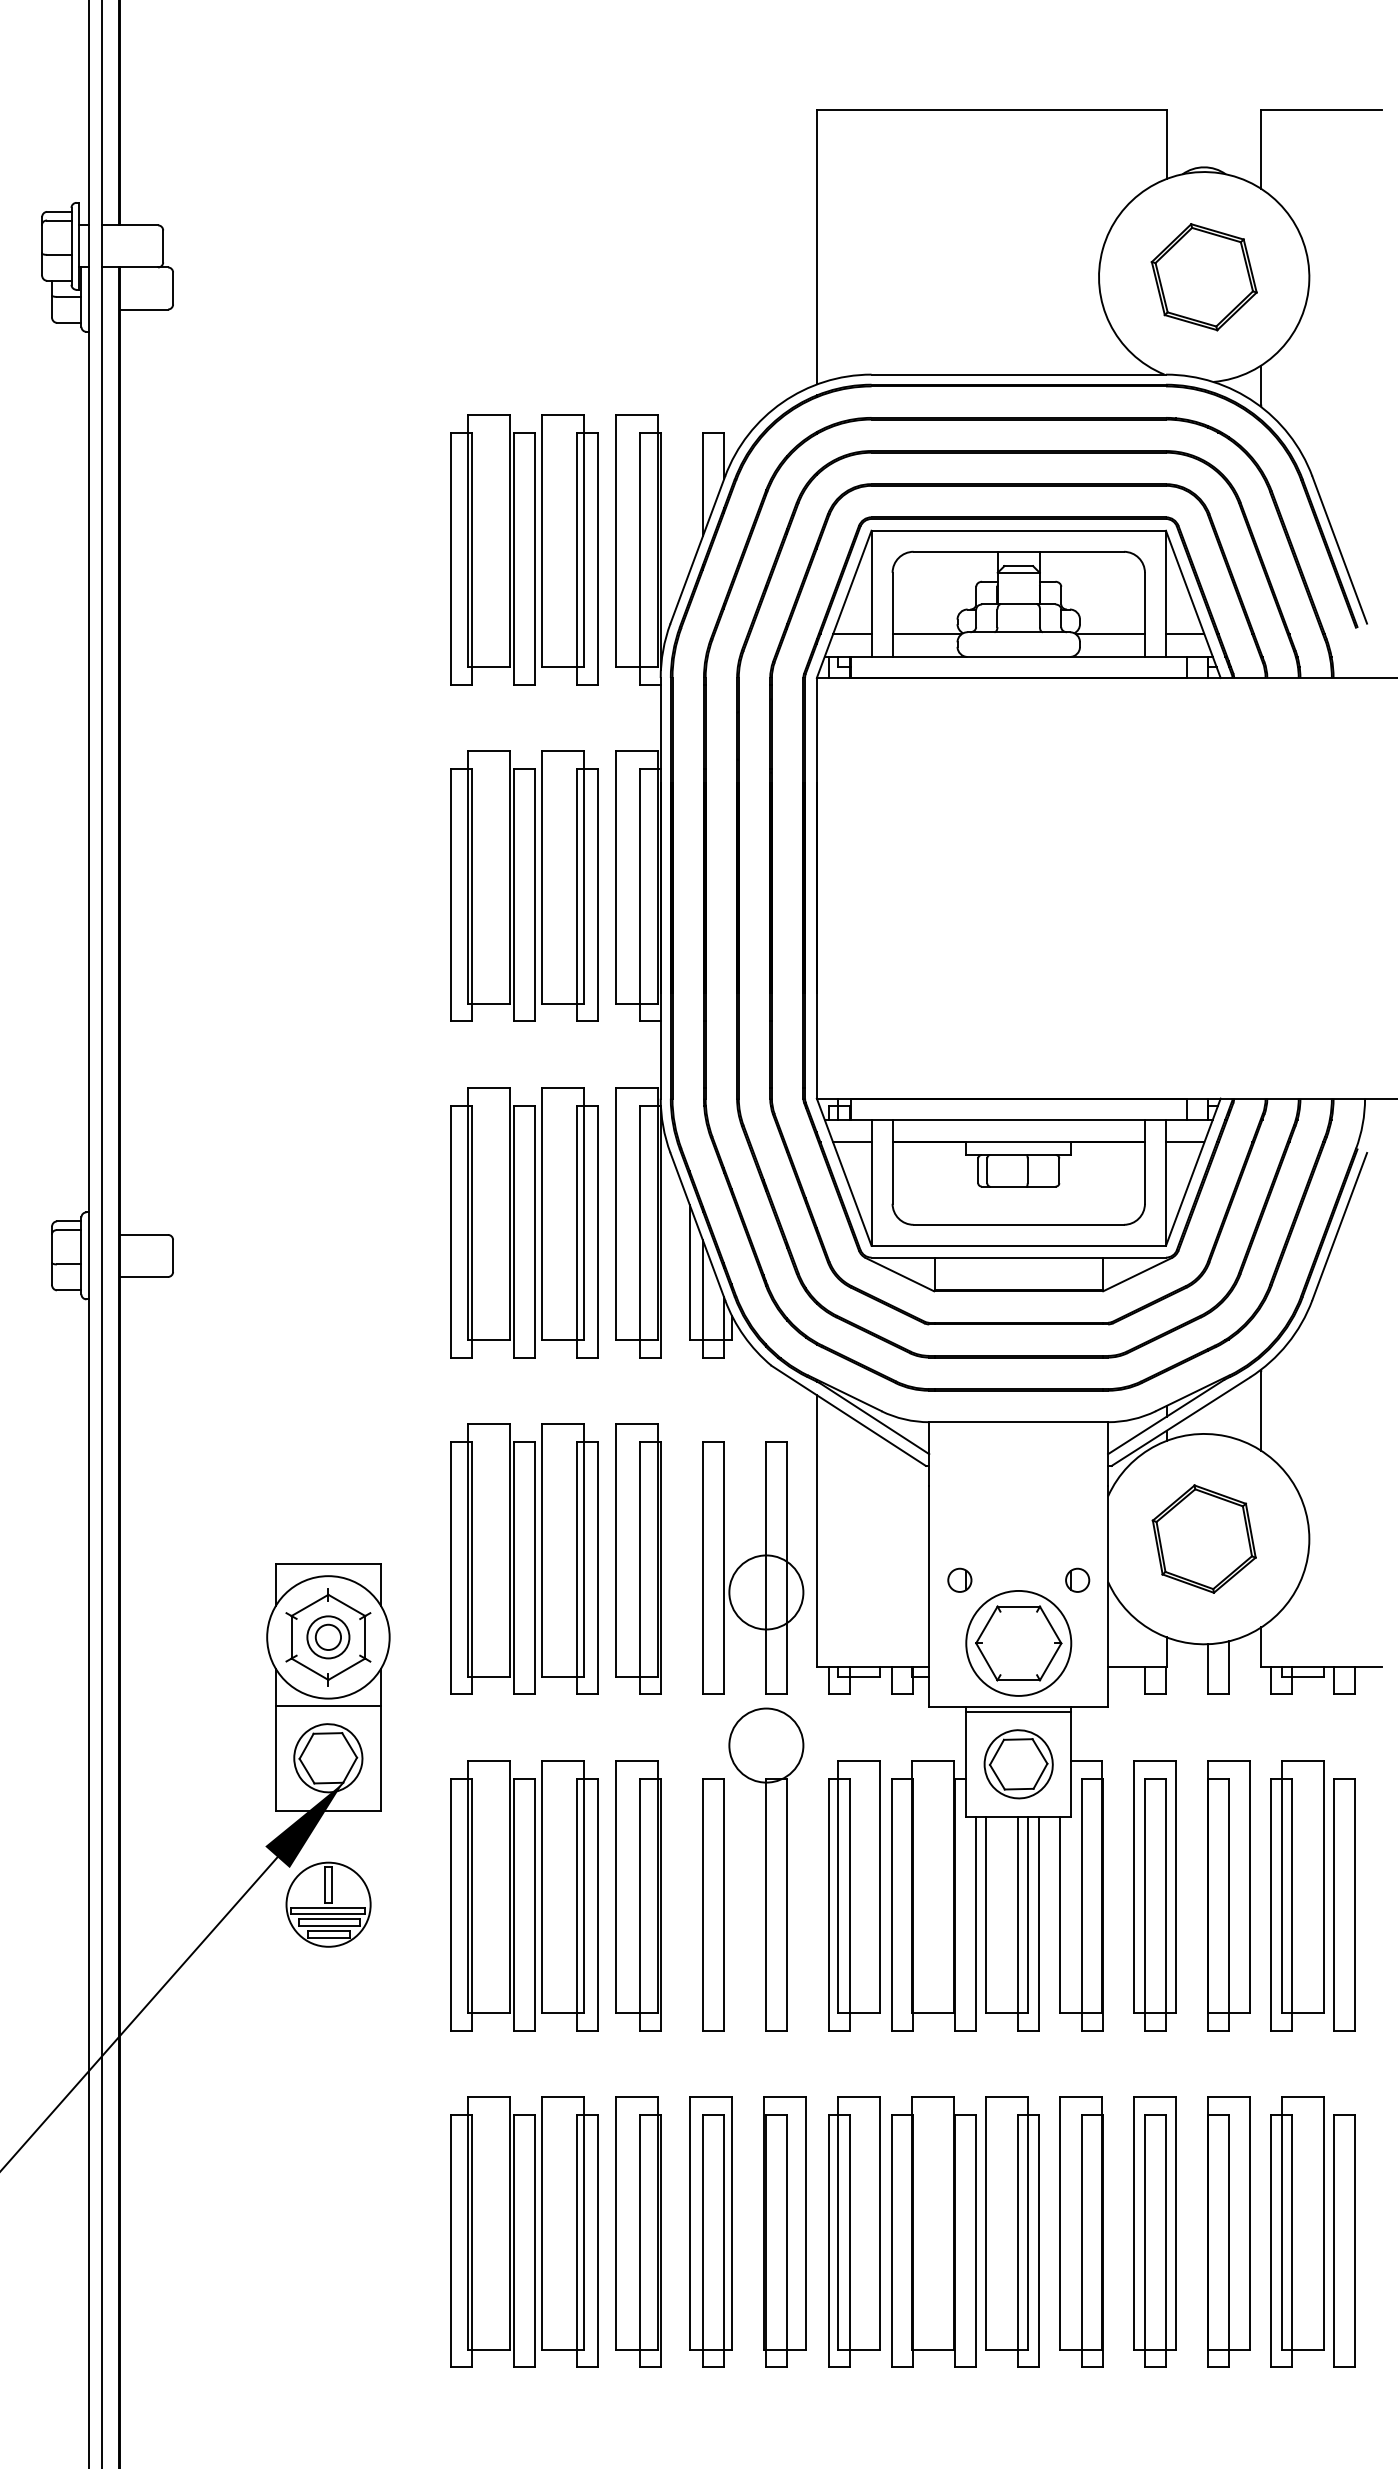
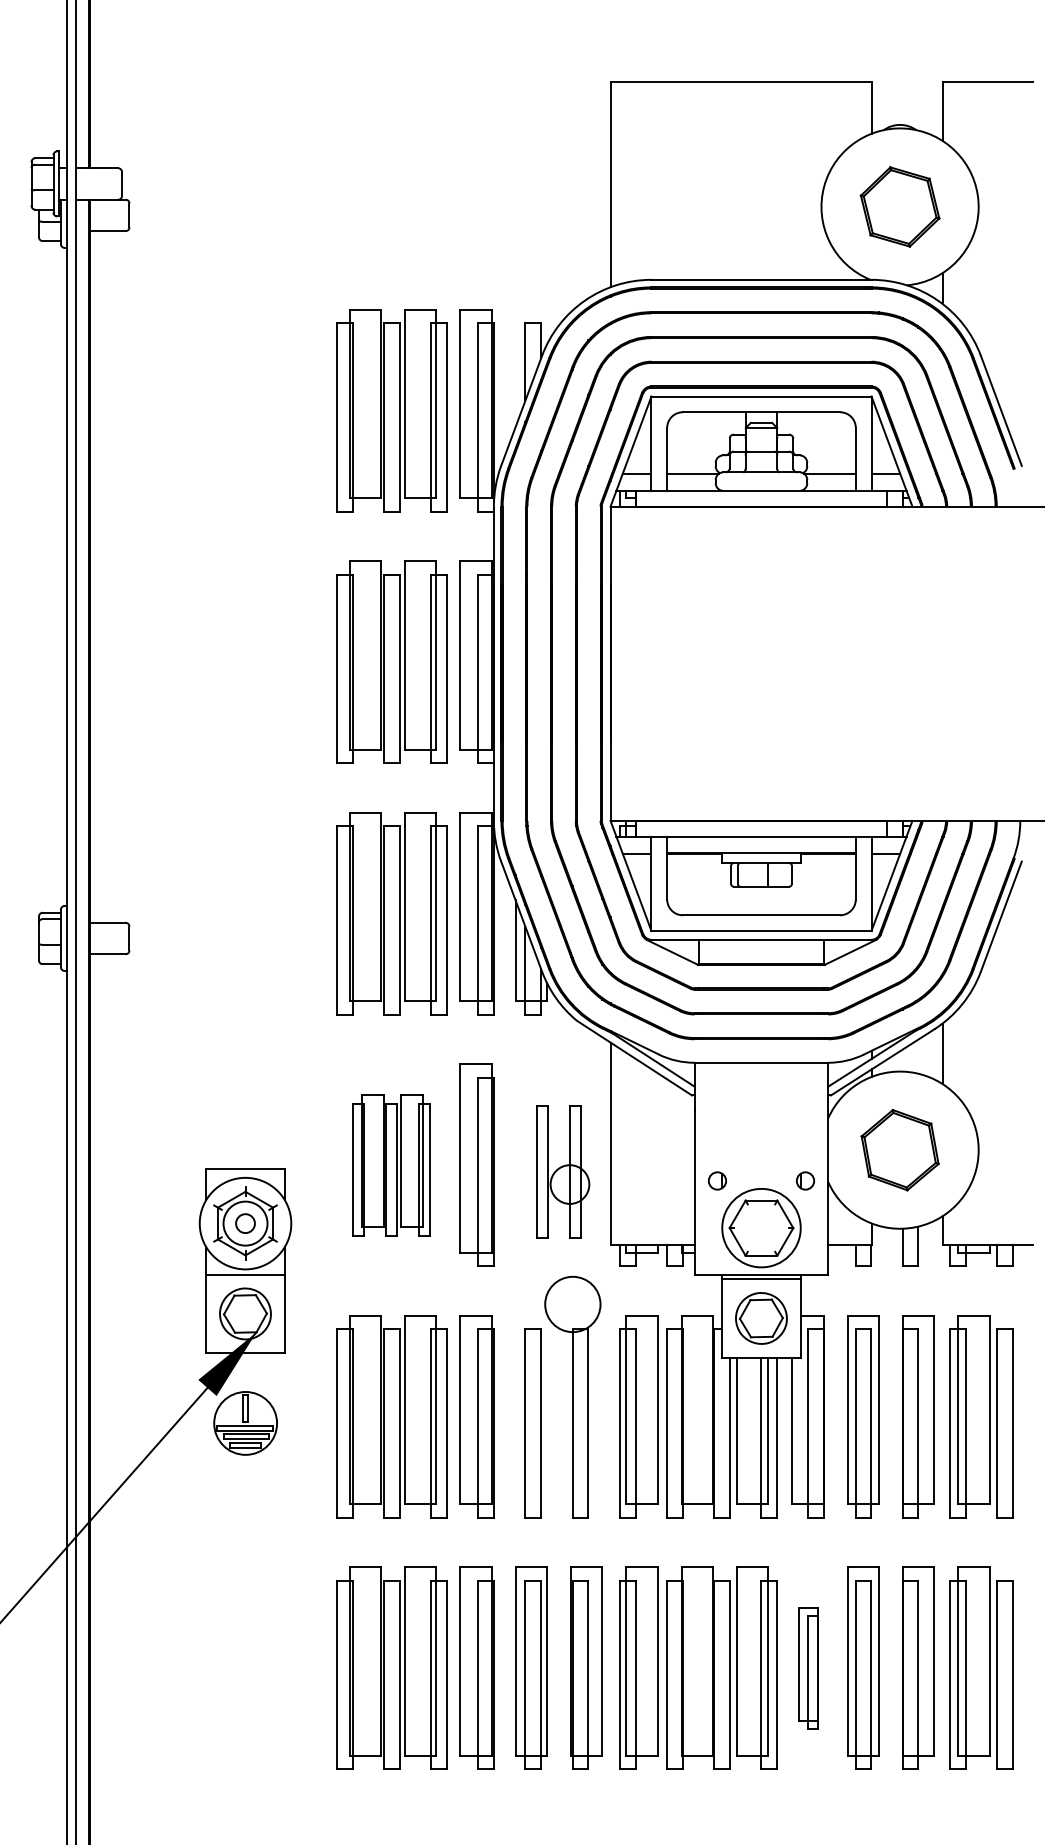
part: (524, 1558) -> (392, 1164), size x0.7
part: (753, 1567) -> (563, 1171), size x0.7
circle: (328, 1637) -> (245, 1223), size x1.4
part: (1081, 2231) -> (808, 1667), size x0.6

